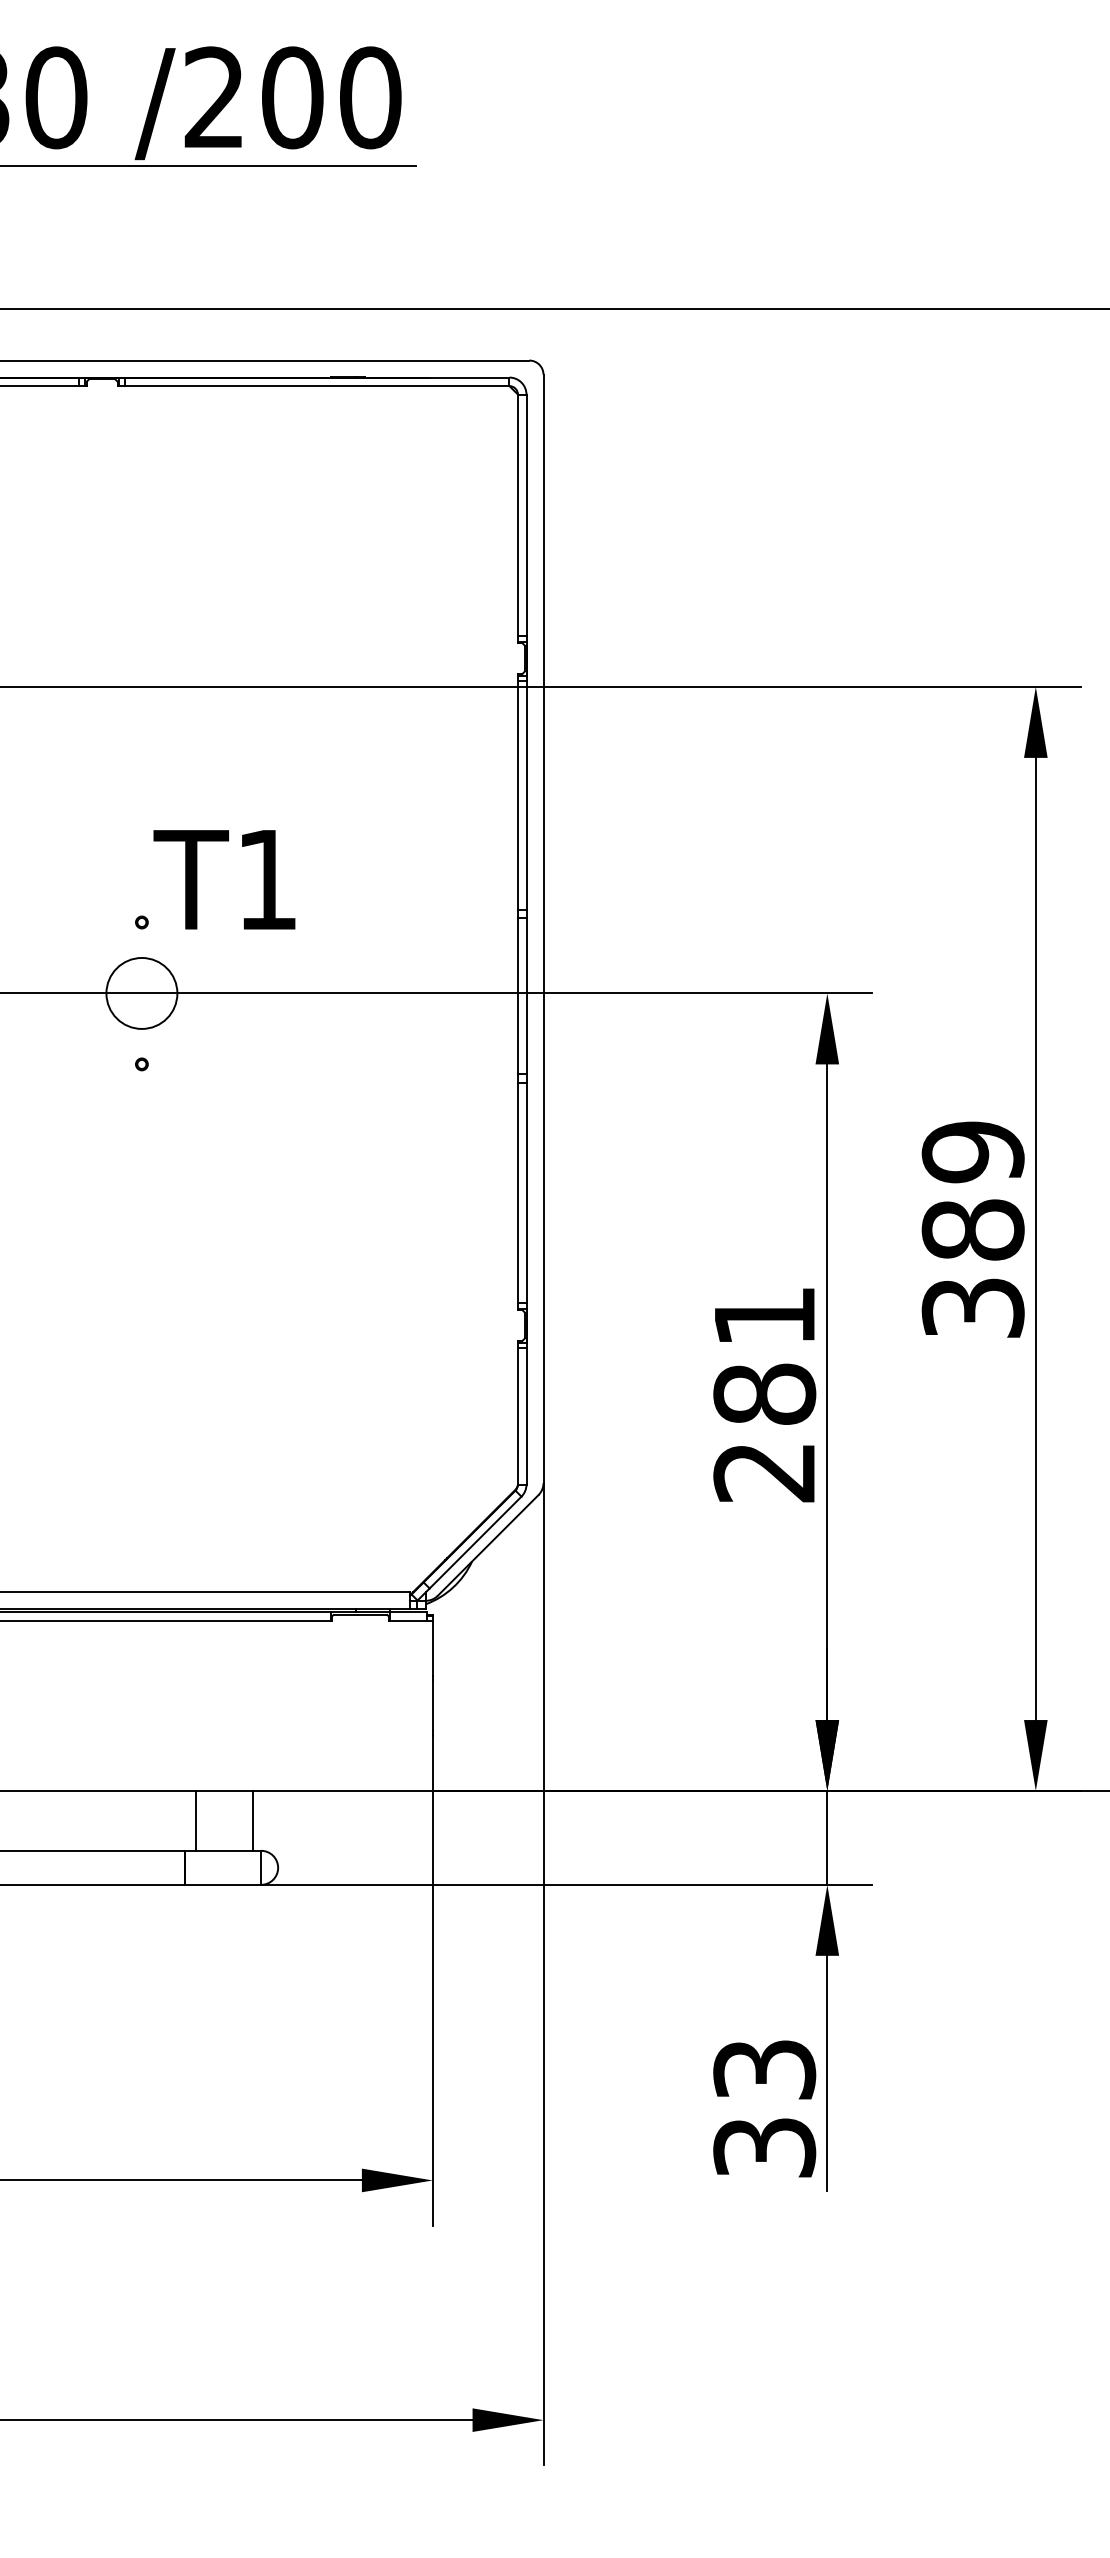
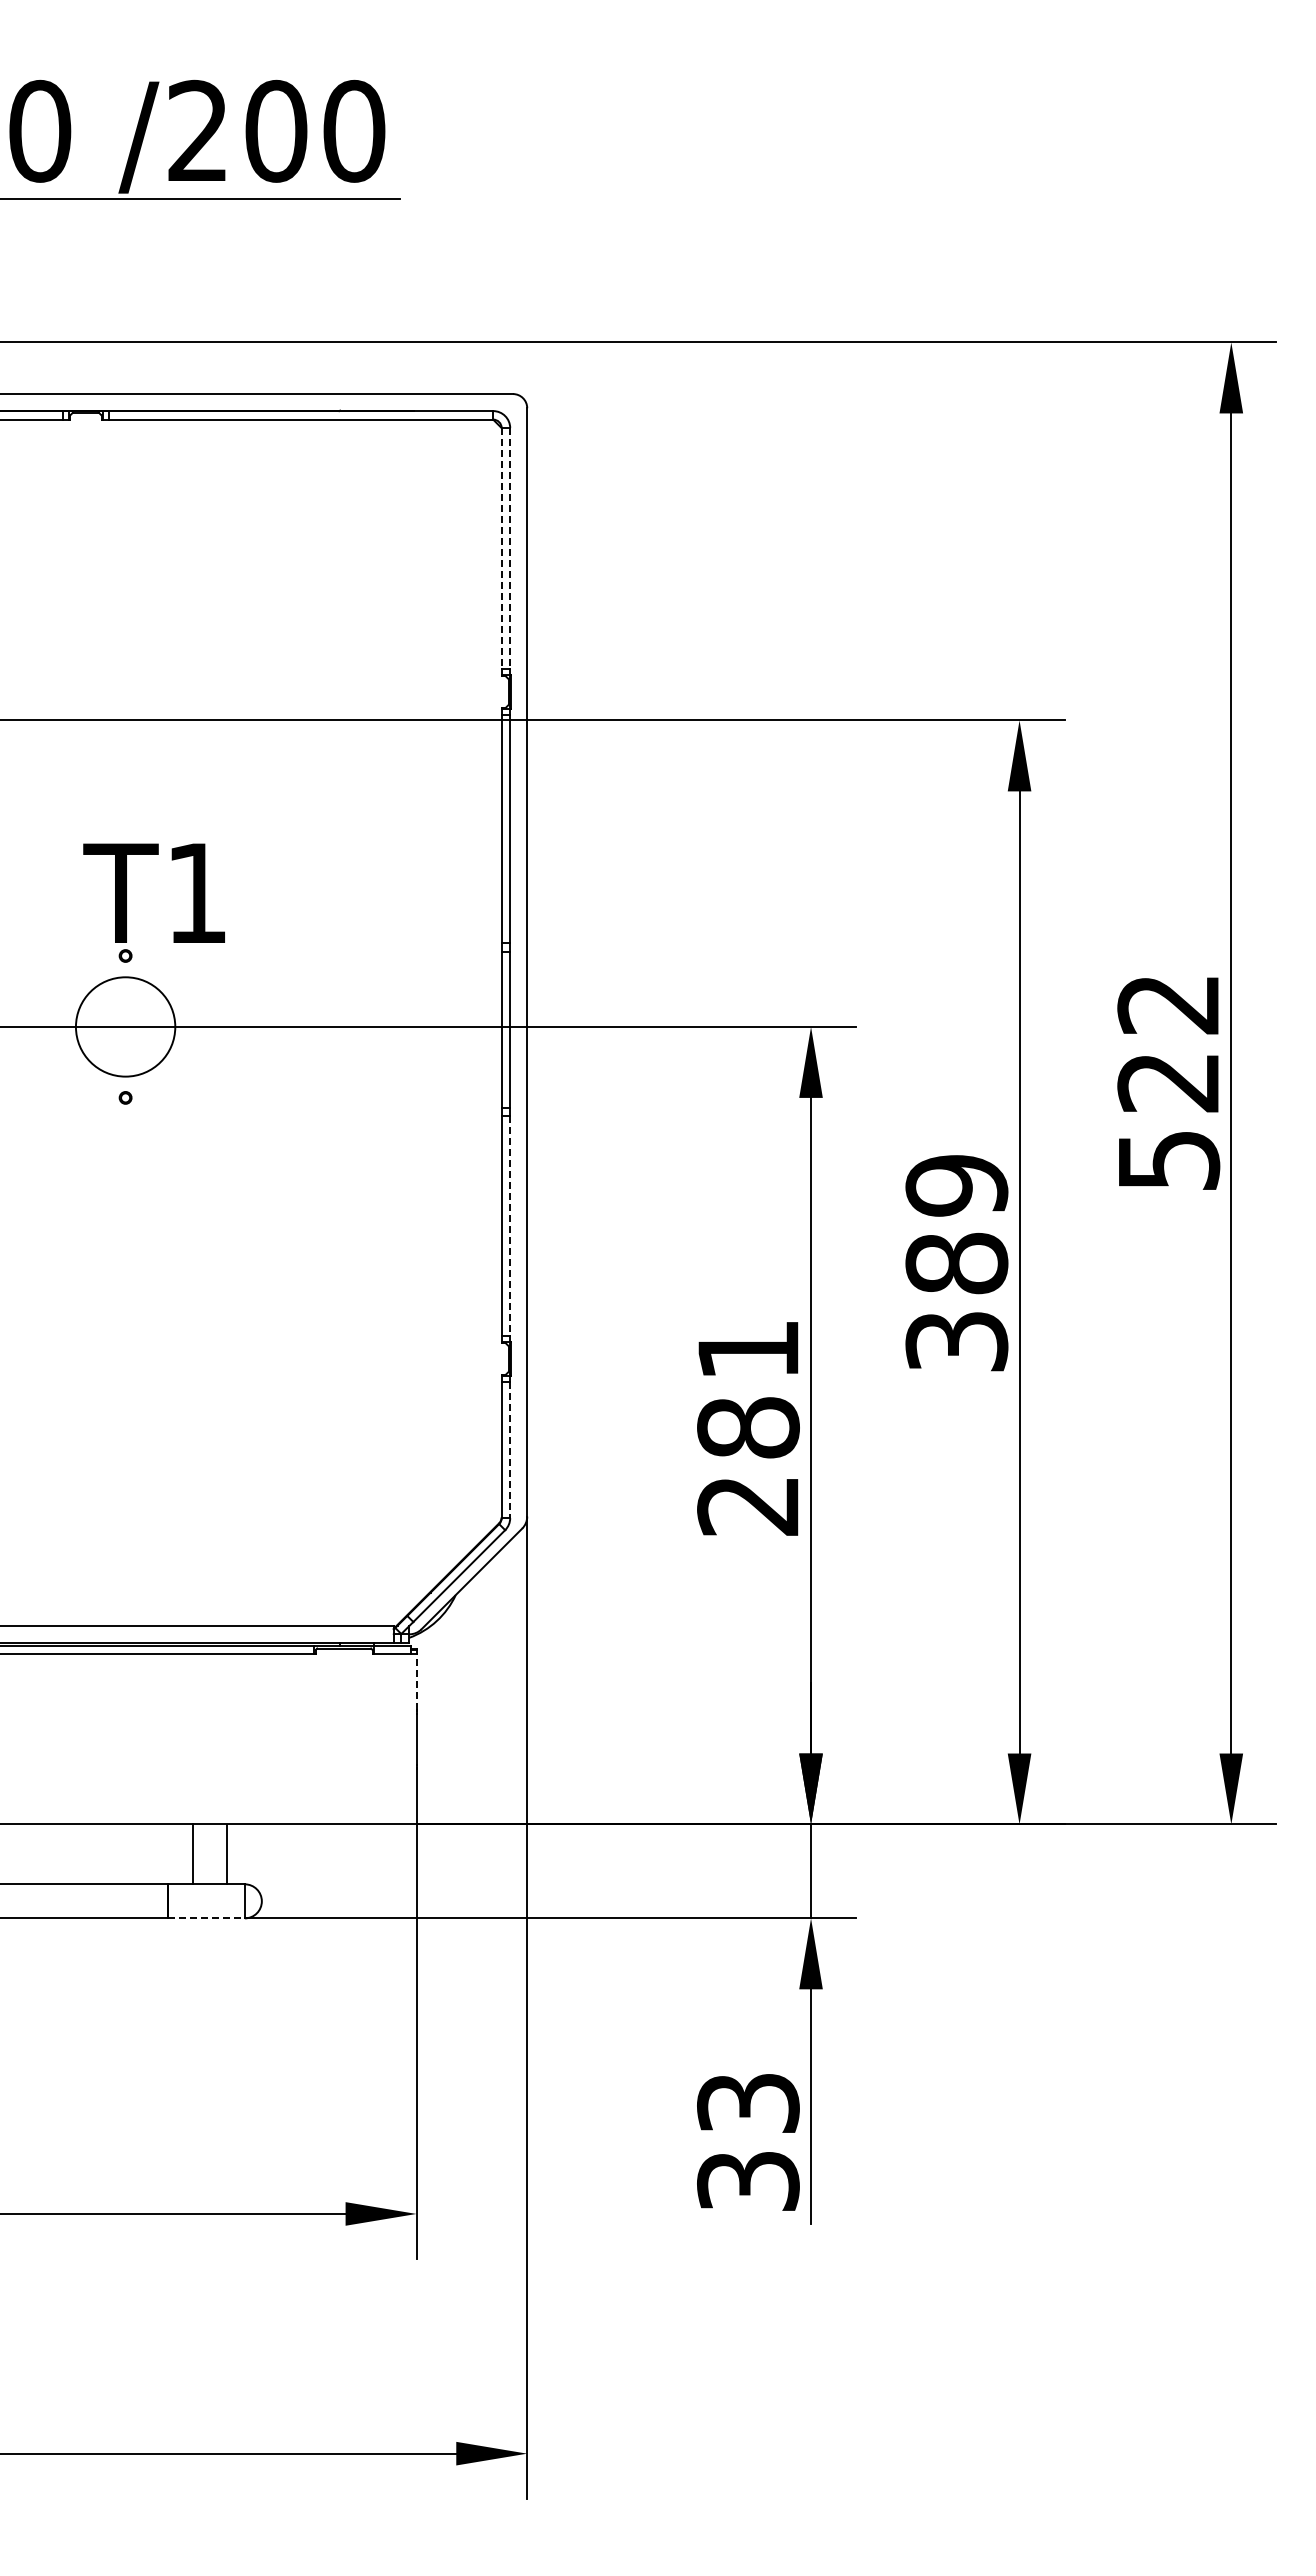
line: (517, 515) -> (501, 548), solid -> dashed
line: (526, 515) -> (510, 548), solid -> dashed
text: (223, 879) -> (153, 892), moved
circle: (141, 993) -> (125, 1026), size x1.4
line: (526, 1193) -> (510, 1226), solid -> dashed
line: (526, 1417) -> (510, 1450), solid -> dashed
line: (432, 1648) -> (416, 1681), solid -> dashed
line: (195, 1821) -> (226, 1854), moved
line: (252, 1821) -> (193, 1854), moved
line: (223, 1885) -> (207, 1918), solid -> dashed

